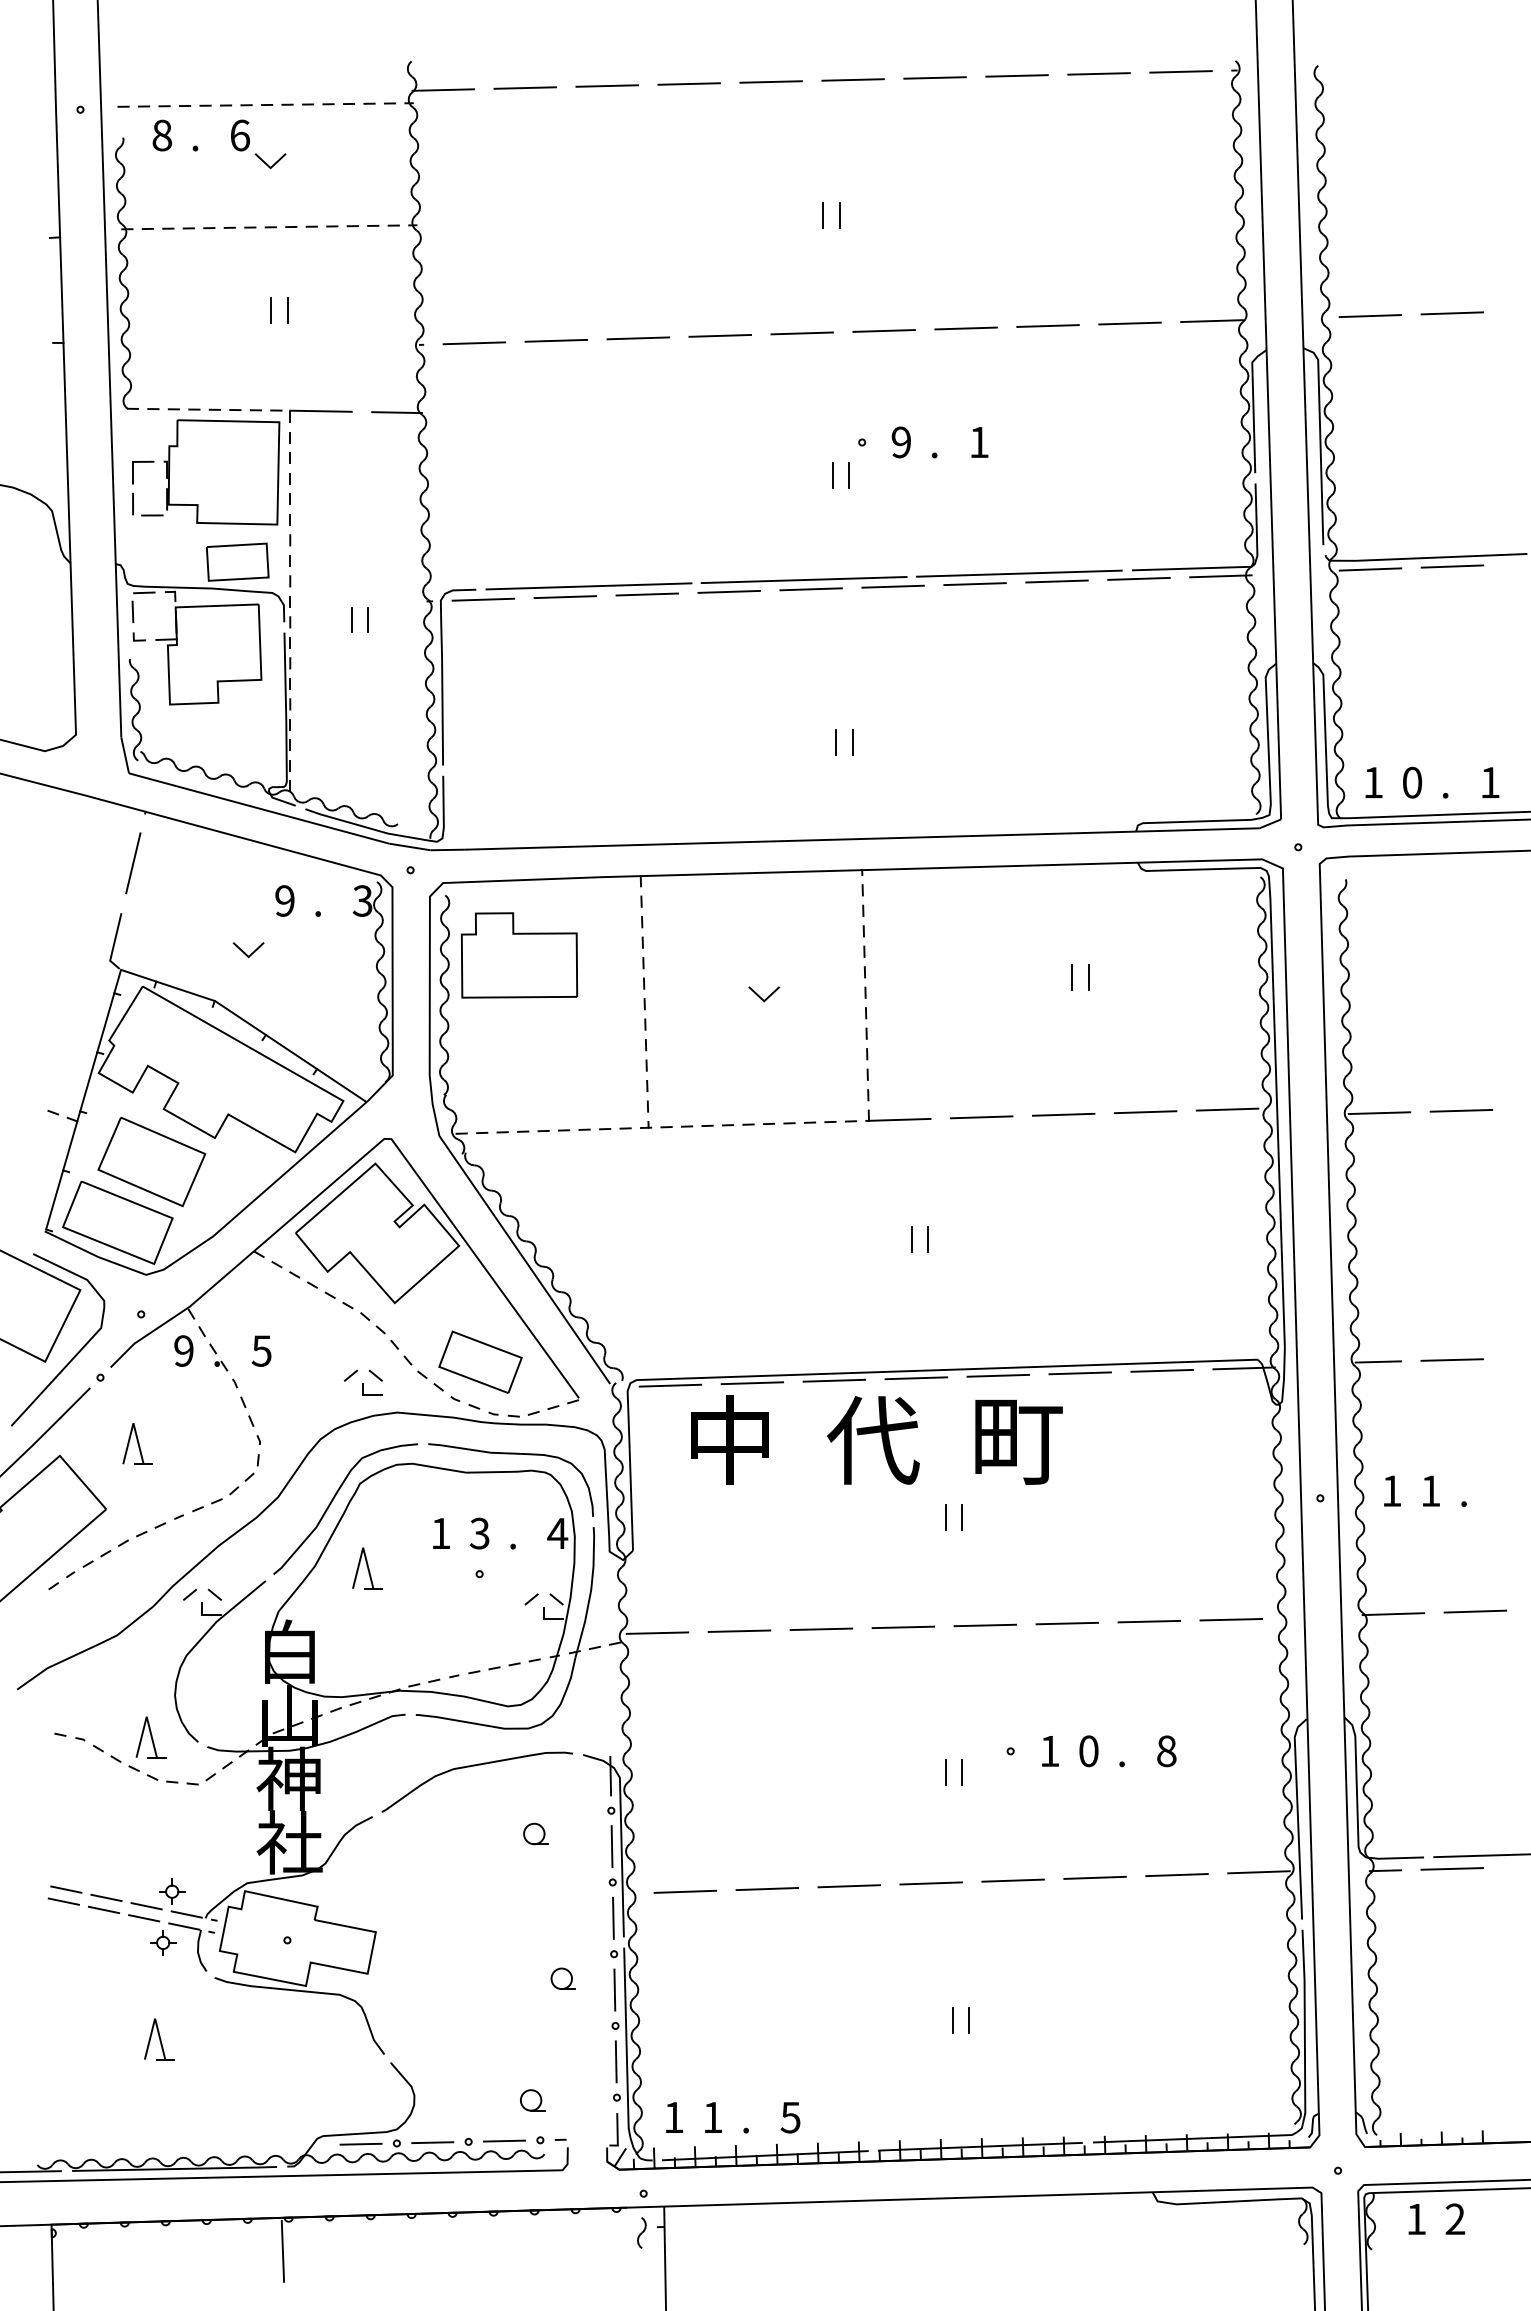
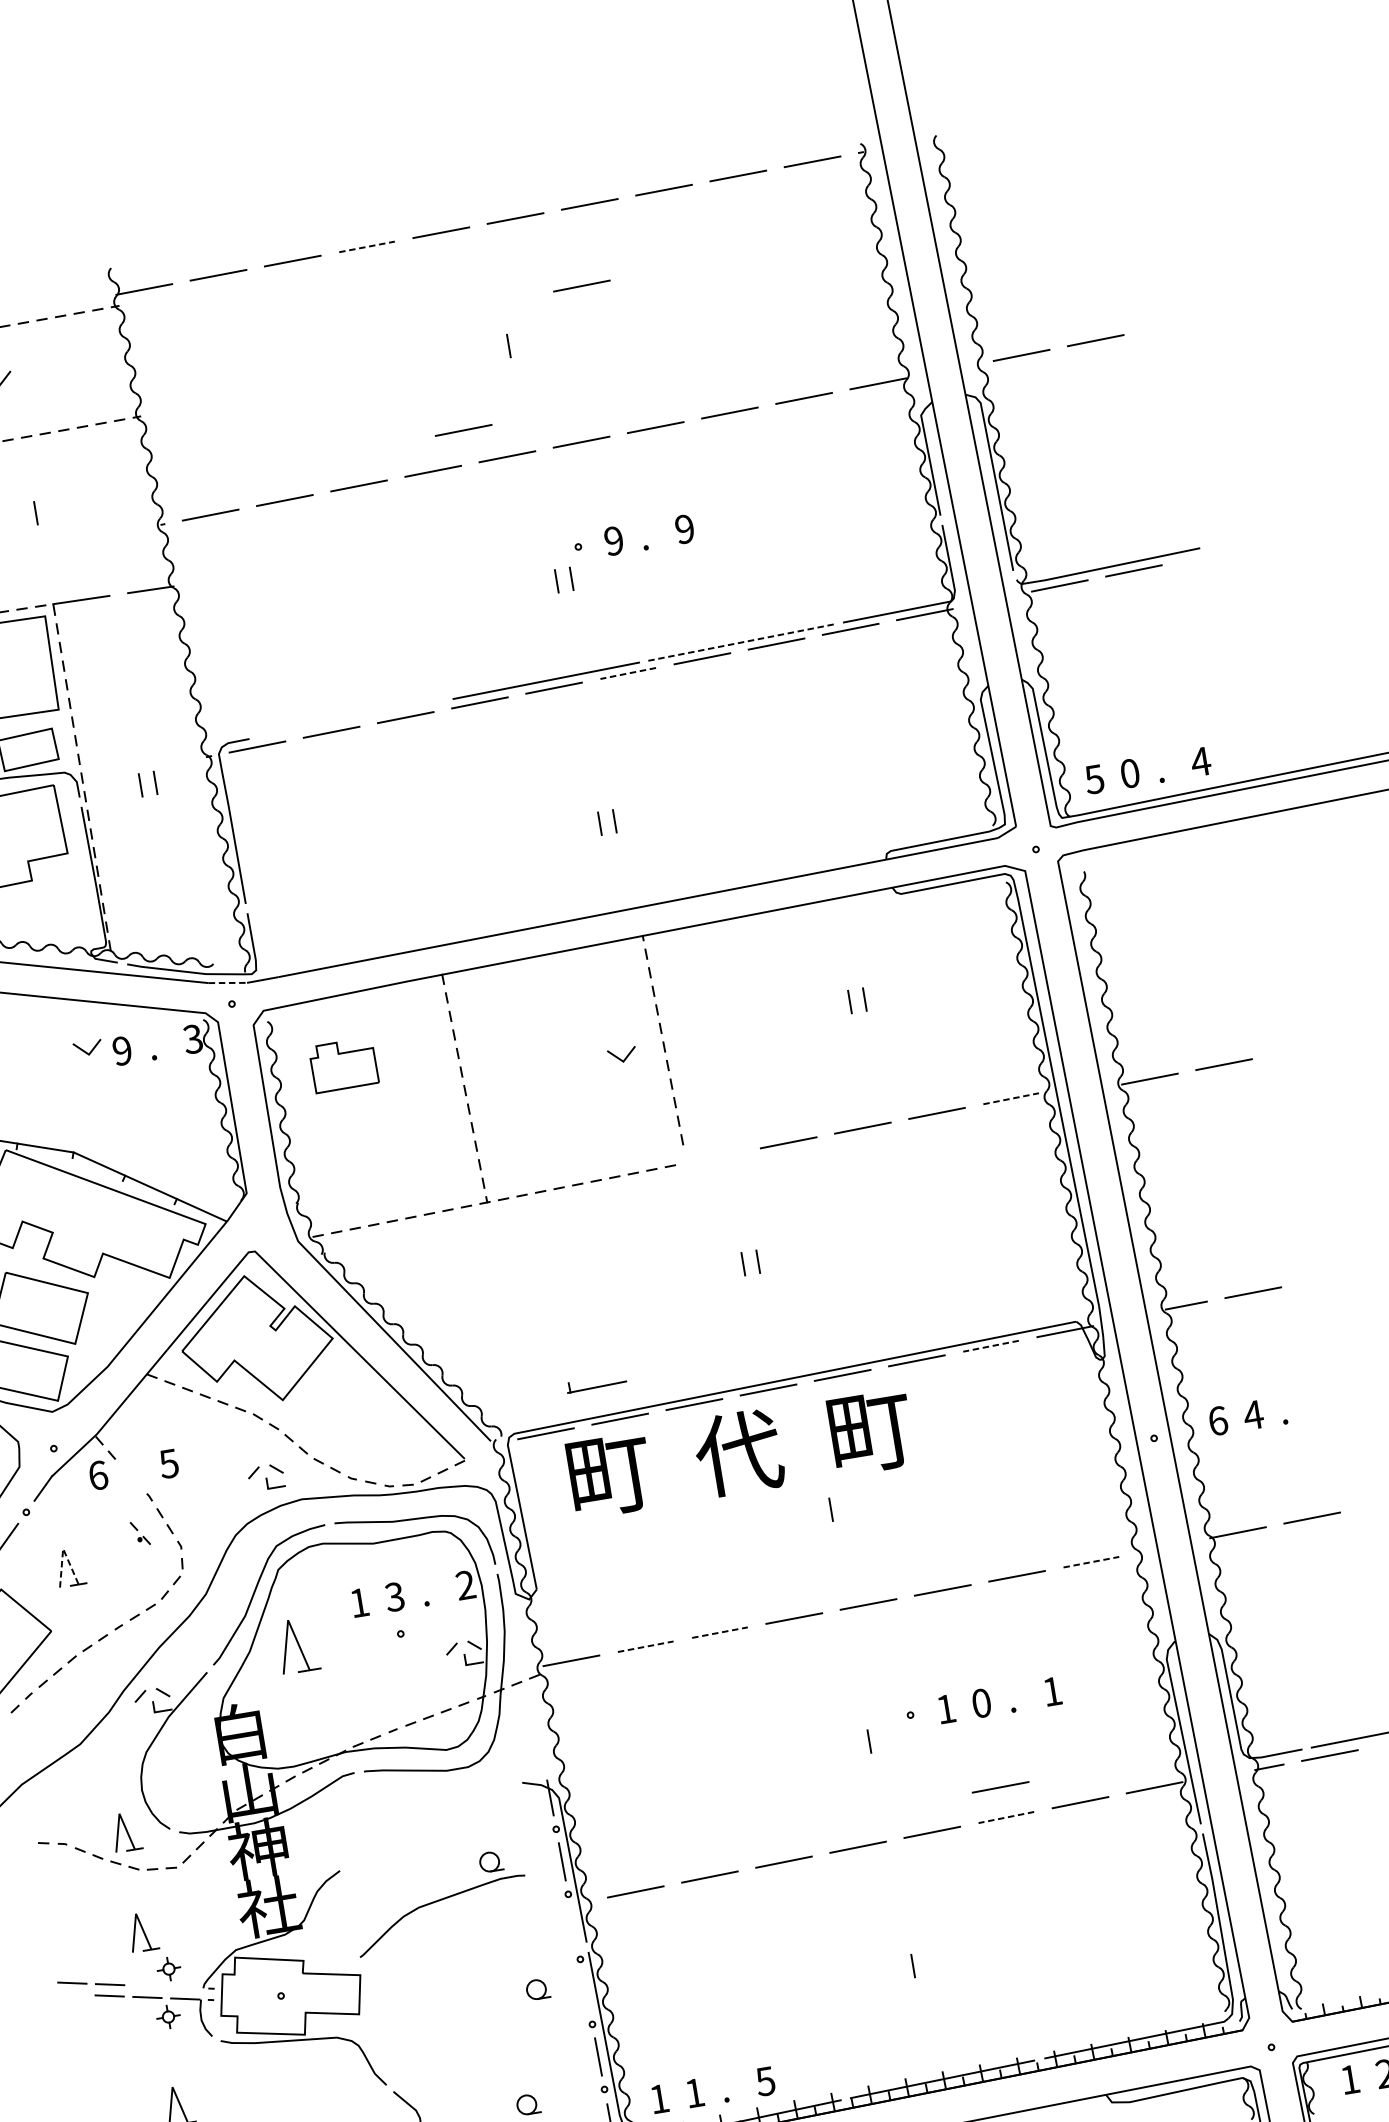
line: (689, 84) -> (367, 247), solid -> dashed
line: (911, 163) -> (581, 285), added
line: (839, 214) -> (523, 342), removed
line: (759, 297) -> (463, 430), added
line: (271, 310) -> (21, 515), removed
text: (978, 442) -> (684, 529), 1 -> 9
line: (1019, 573) -> (741, 642), solid -> dashed
line: (588, 586) -> (351, 719), removed
line: (893, 586) -> (628, 673), solid -> dashed
text: (1372, 782) -> (1093, 779), 1 -> 5
text: (1489, 782) -> (1200, 761), 1 -> 4
line: (409, 846) -> (227, 982), solid -> dashed
line: (245, 952) -> (85, 1050), moved
part: (519, 955) -> (343, 1065), size x0.6
line: (760, 996) -> (619, 1057), moved
line: (1227, 1109) -> (1011, 1098), solid -> dashed
part: (898, 1115) -> (596, 1383), moved
text: (183, 1350) -> (97, 1475), 9 -> 6
part: (218, 1357) -> (140, 1533), moved
part: (480, 1361) -> (369, 1440), removed
line: (1162, 1370) -> (991, 1345), solid -> dashed
line: (133, 1423) -> (63, 1549), solid -> dashed
text: (731, 1439) -> (609, 1473), 中 -> 町
text: (1391, 1490) -> (1217, 1420), 1 -> 6
text: (1430, 1490) -> (1253, 1414), 1 -> 4
line: (945, 1517) -> (816, 1512), removed
text: (557, 1532) -> (465, 1584), 4 -> 2
part: (367, 1568) -> (297, 1645), size x1.4
line: (1231, 1619) -> (1091, 1561), solid -> dashed
line: (821, 1629) -> (720, 1632), solid -> dashed
line: (739, 1631) -> (645, 1646), solid -> dashed
text: (1166, 1751) -> (1052, 1691), 8 -> 1
curve: (475, 1766) -> (438, 1901), moved
line: (945, 1772) -> (854, 1744), removed
line: (1093, 1844) -> (999, 1787), added
part: (150, 1847) -> (142, 1932), added
line: (1095, 1877) -> (1006, 1817), solid -> dashed
line: (63, 1901) -> (71, 1994), removed
line: (146, 1906) -> (147, 1986), removed
line: (186, 1914) -> (185, 1987), removed
line: (613, 1918) -> (574, 1927), removed
line: (614, 1989) -> (586, 1991), removed
line: (952, 2020) -> (898, 1968), removed

